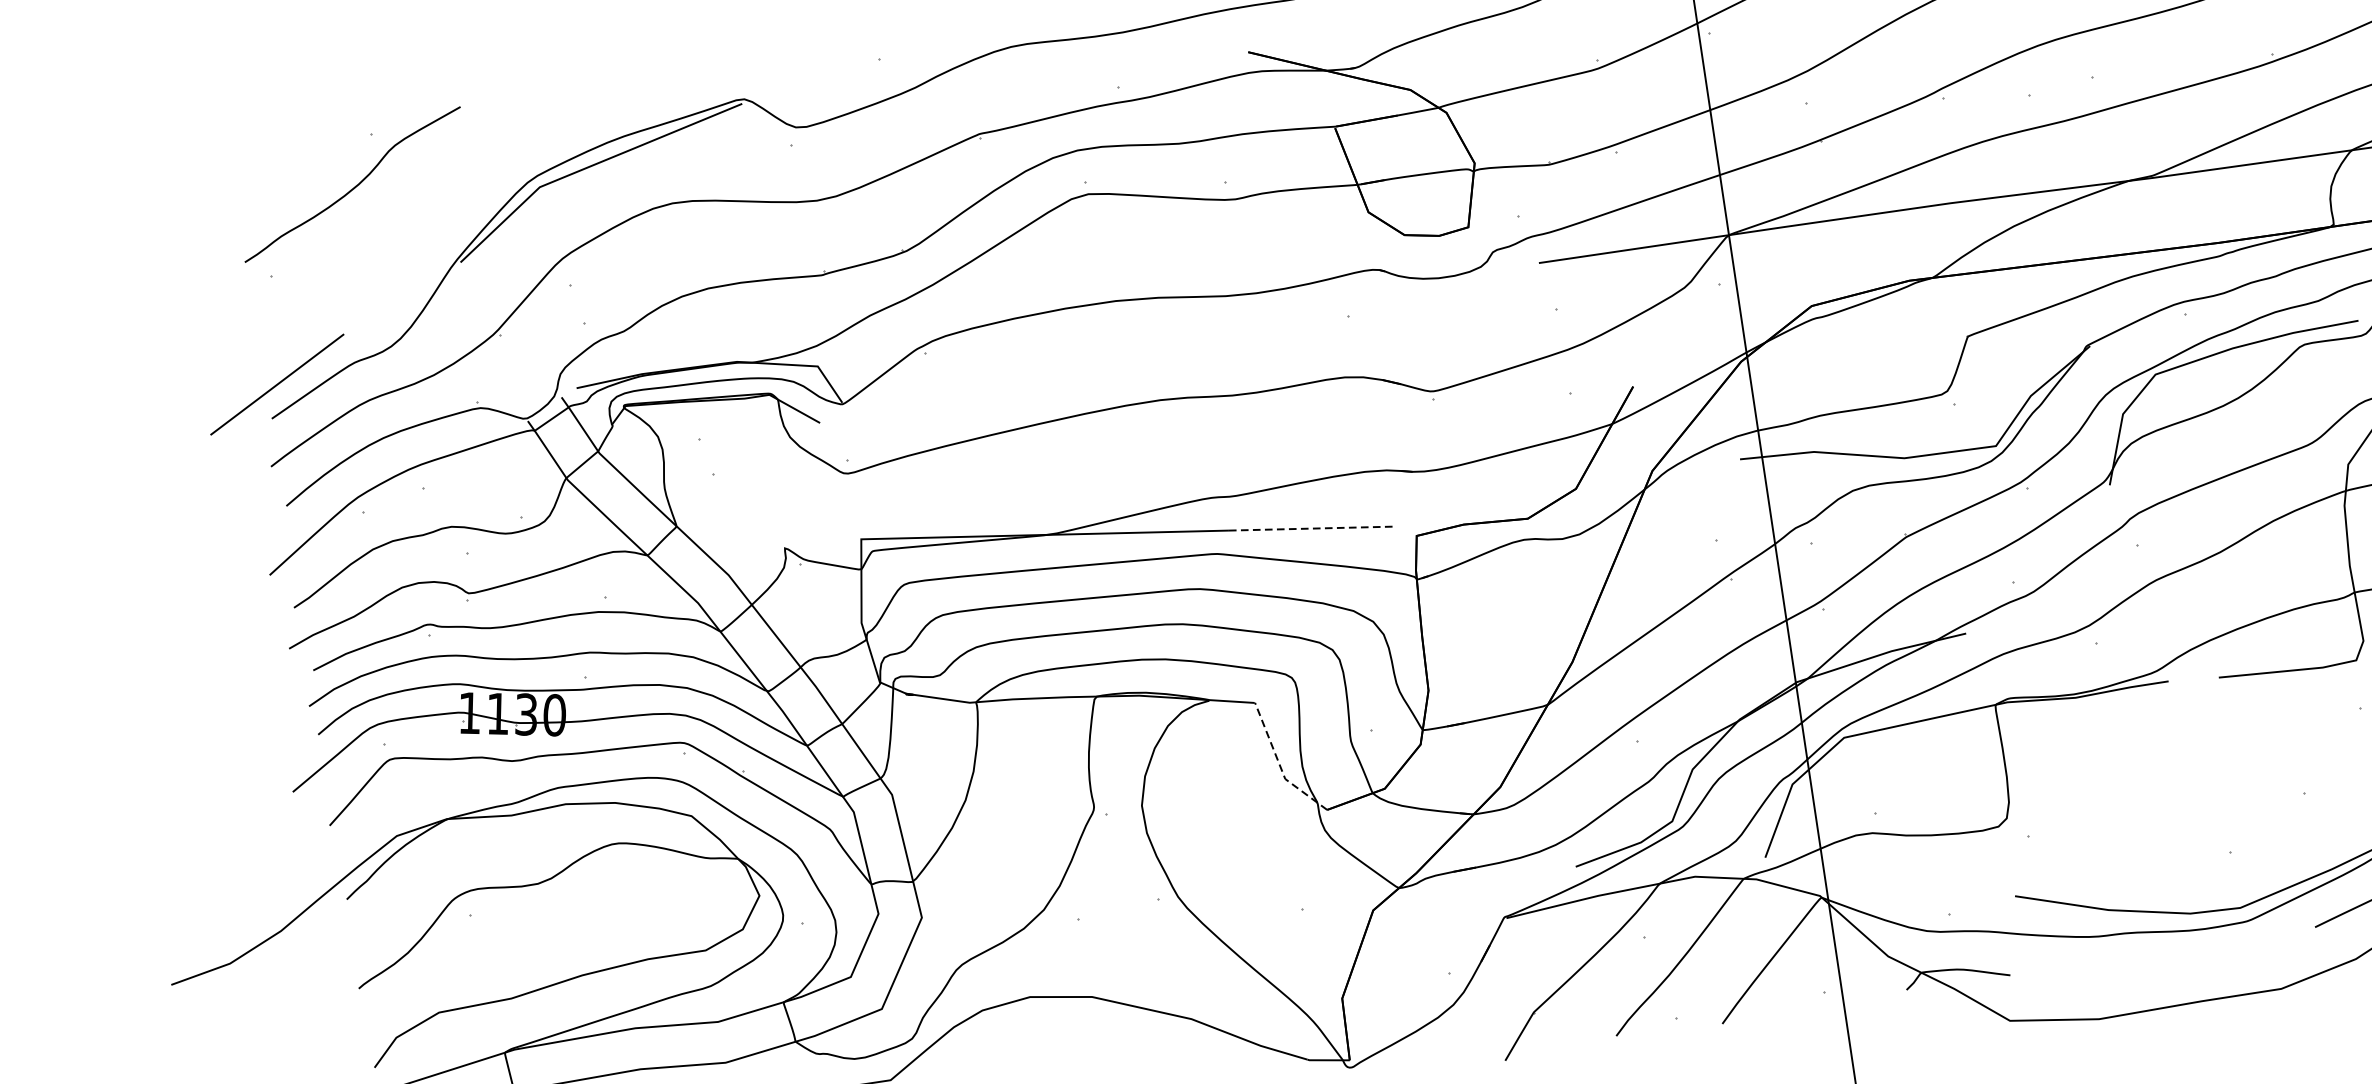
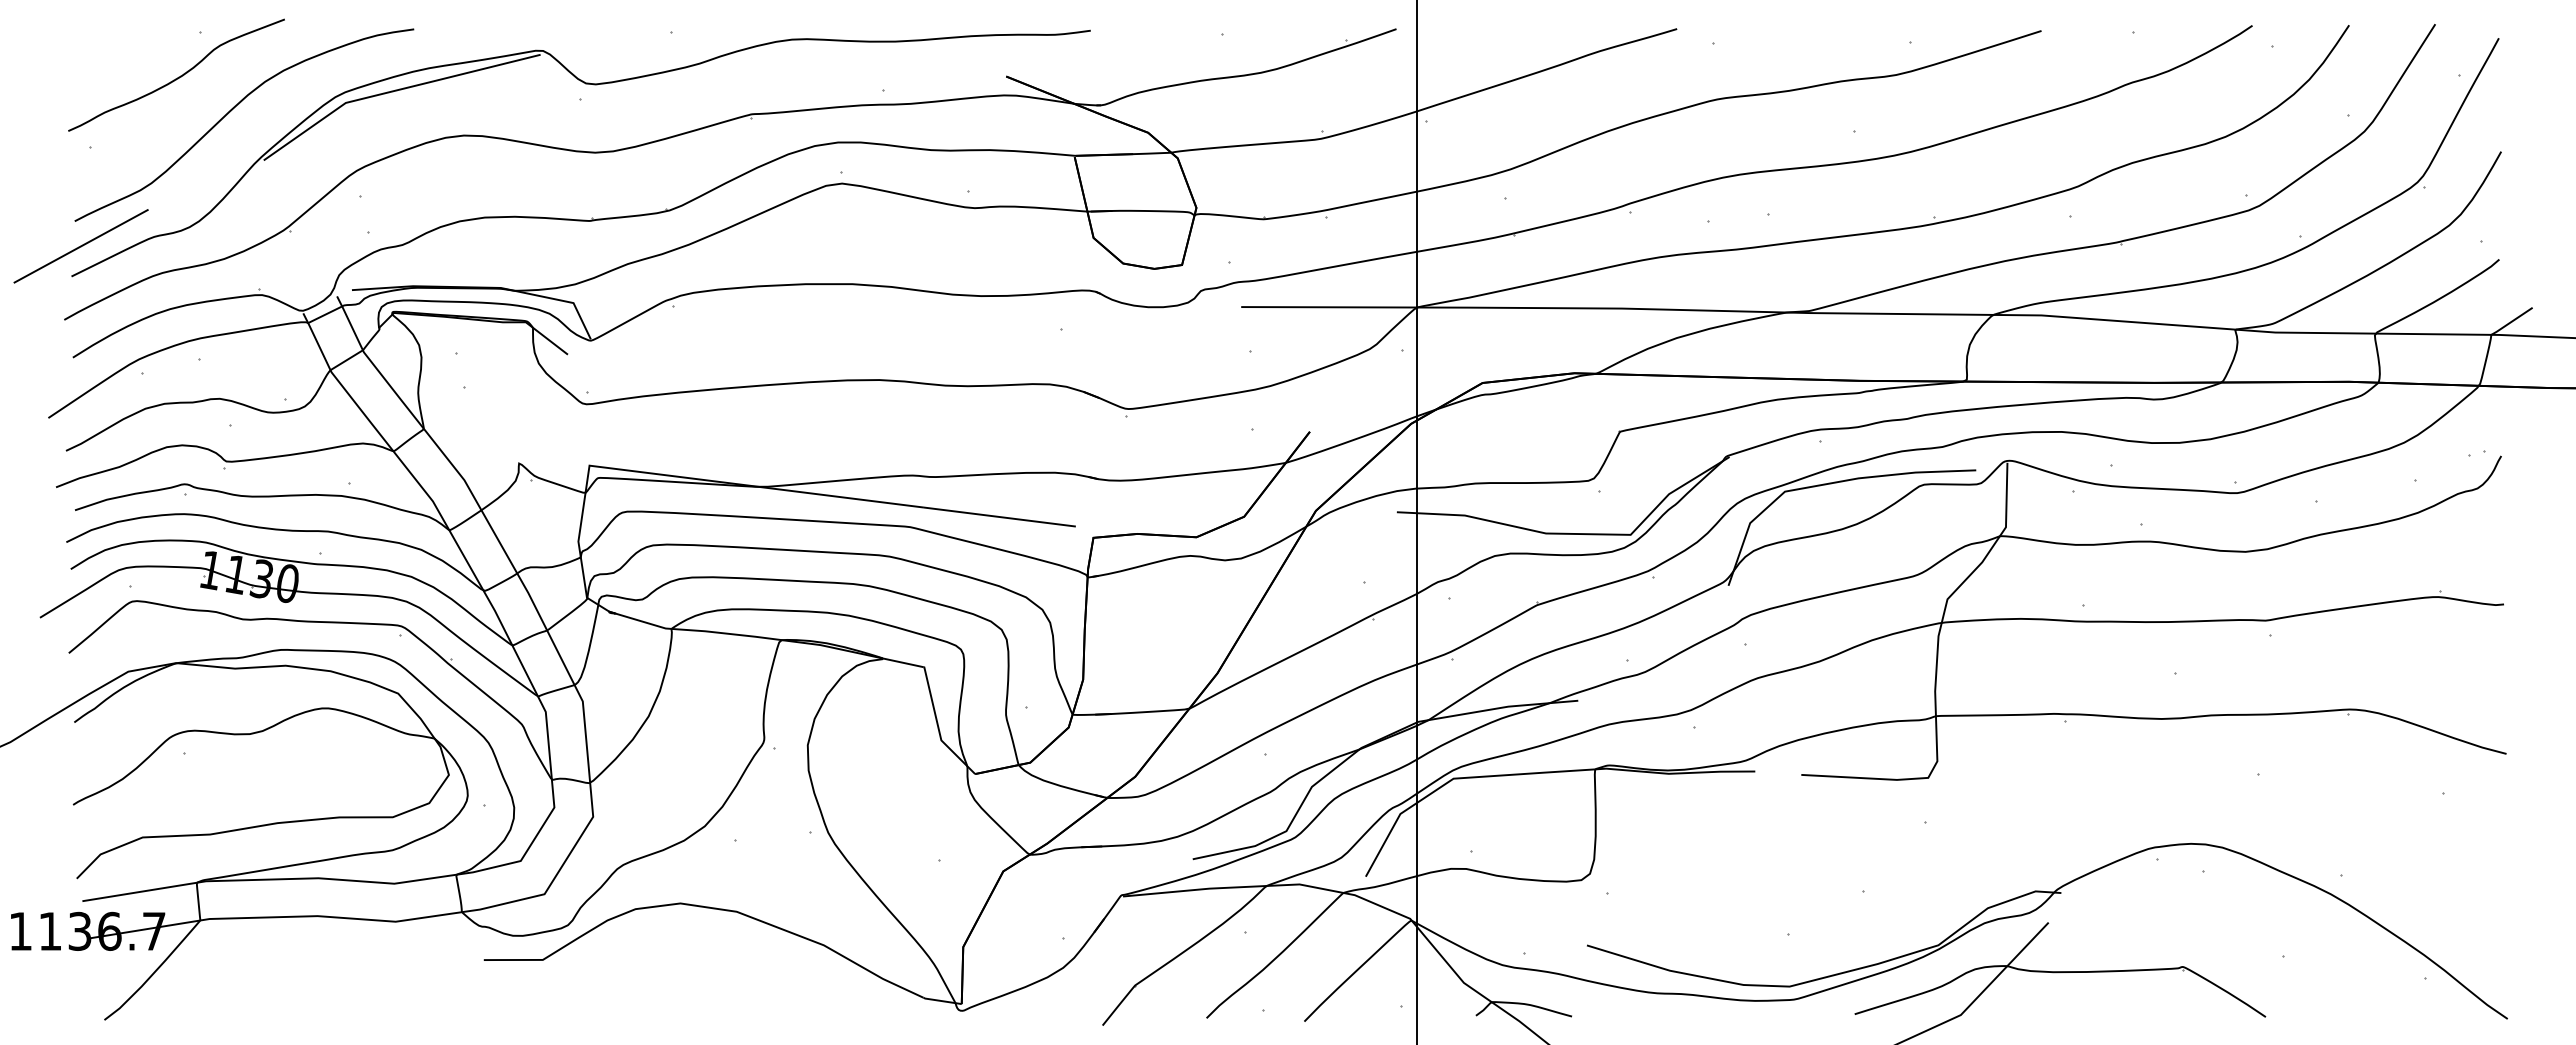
curve: (417, 214) -> (231, 111), added
line: (1312, 529) -> (999, 517), dashed -> solid
line: (1279, 764) -> (938, 726), dashed -> solid

